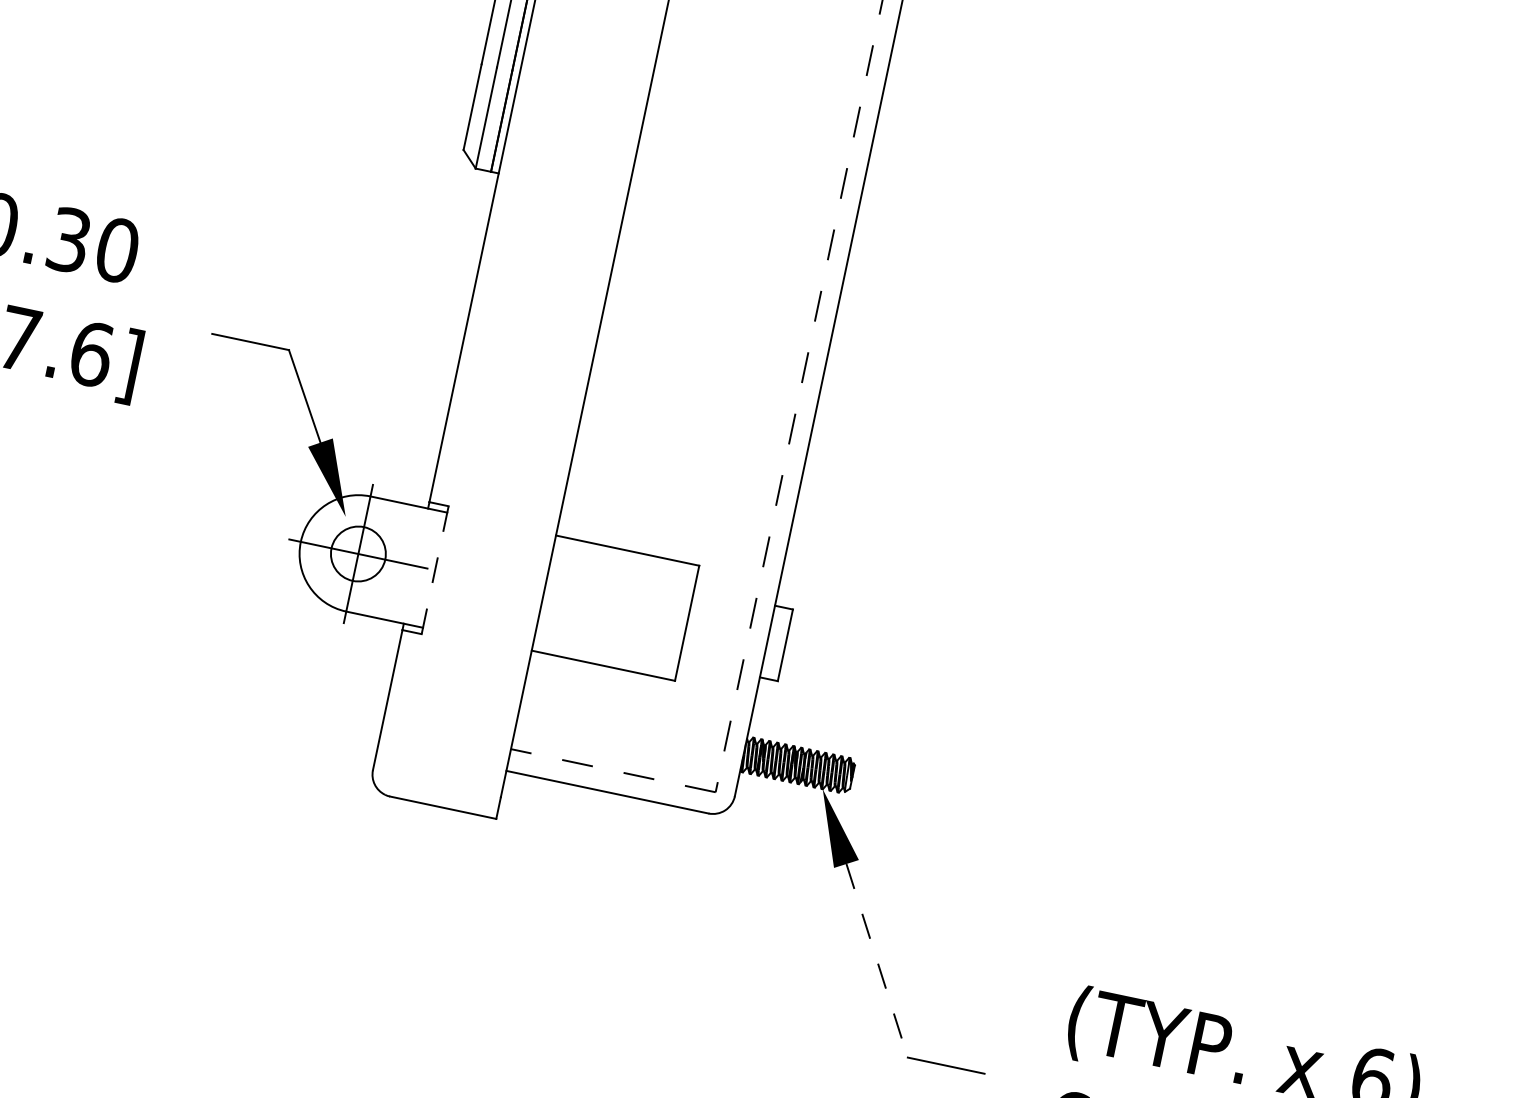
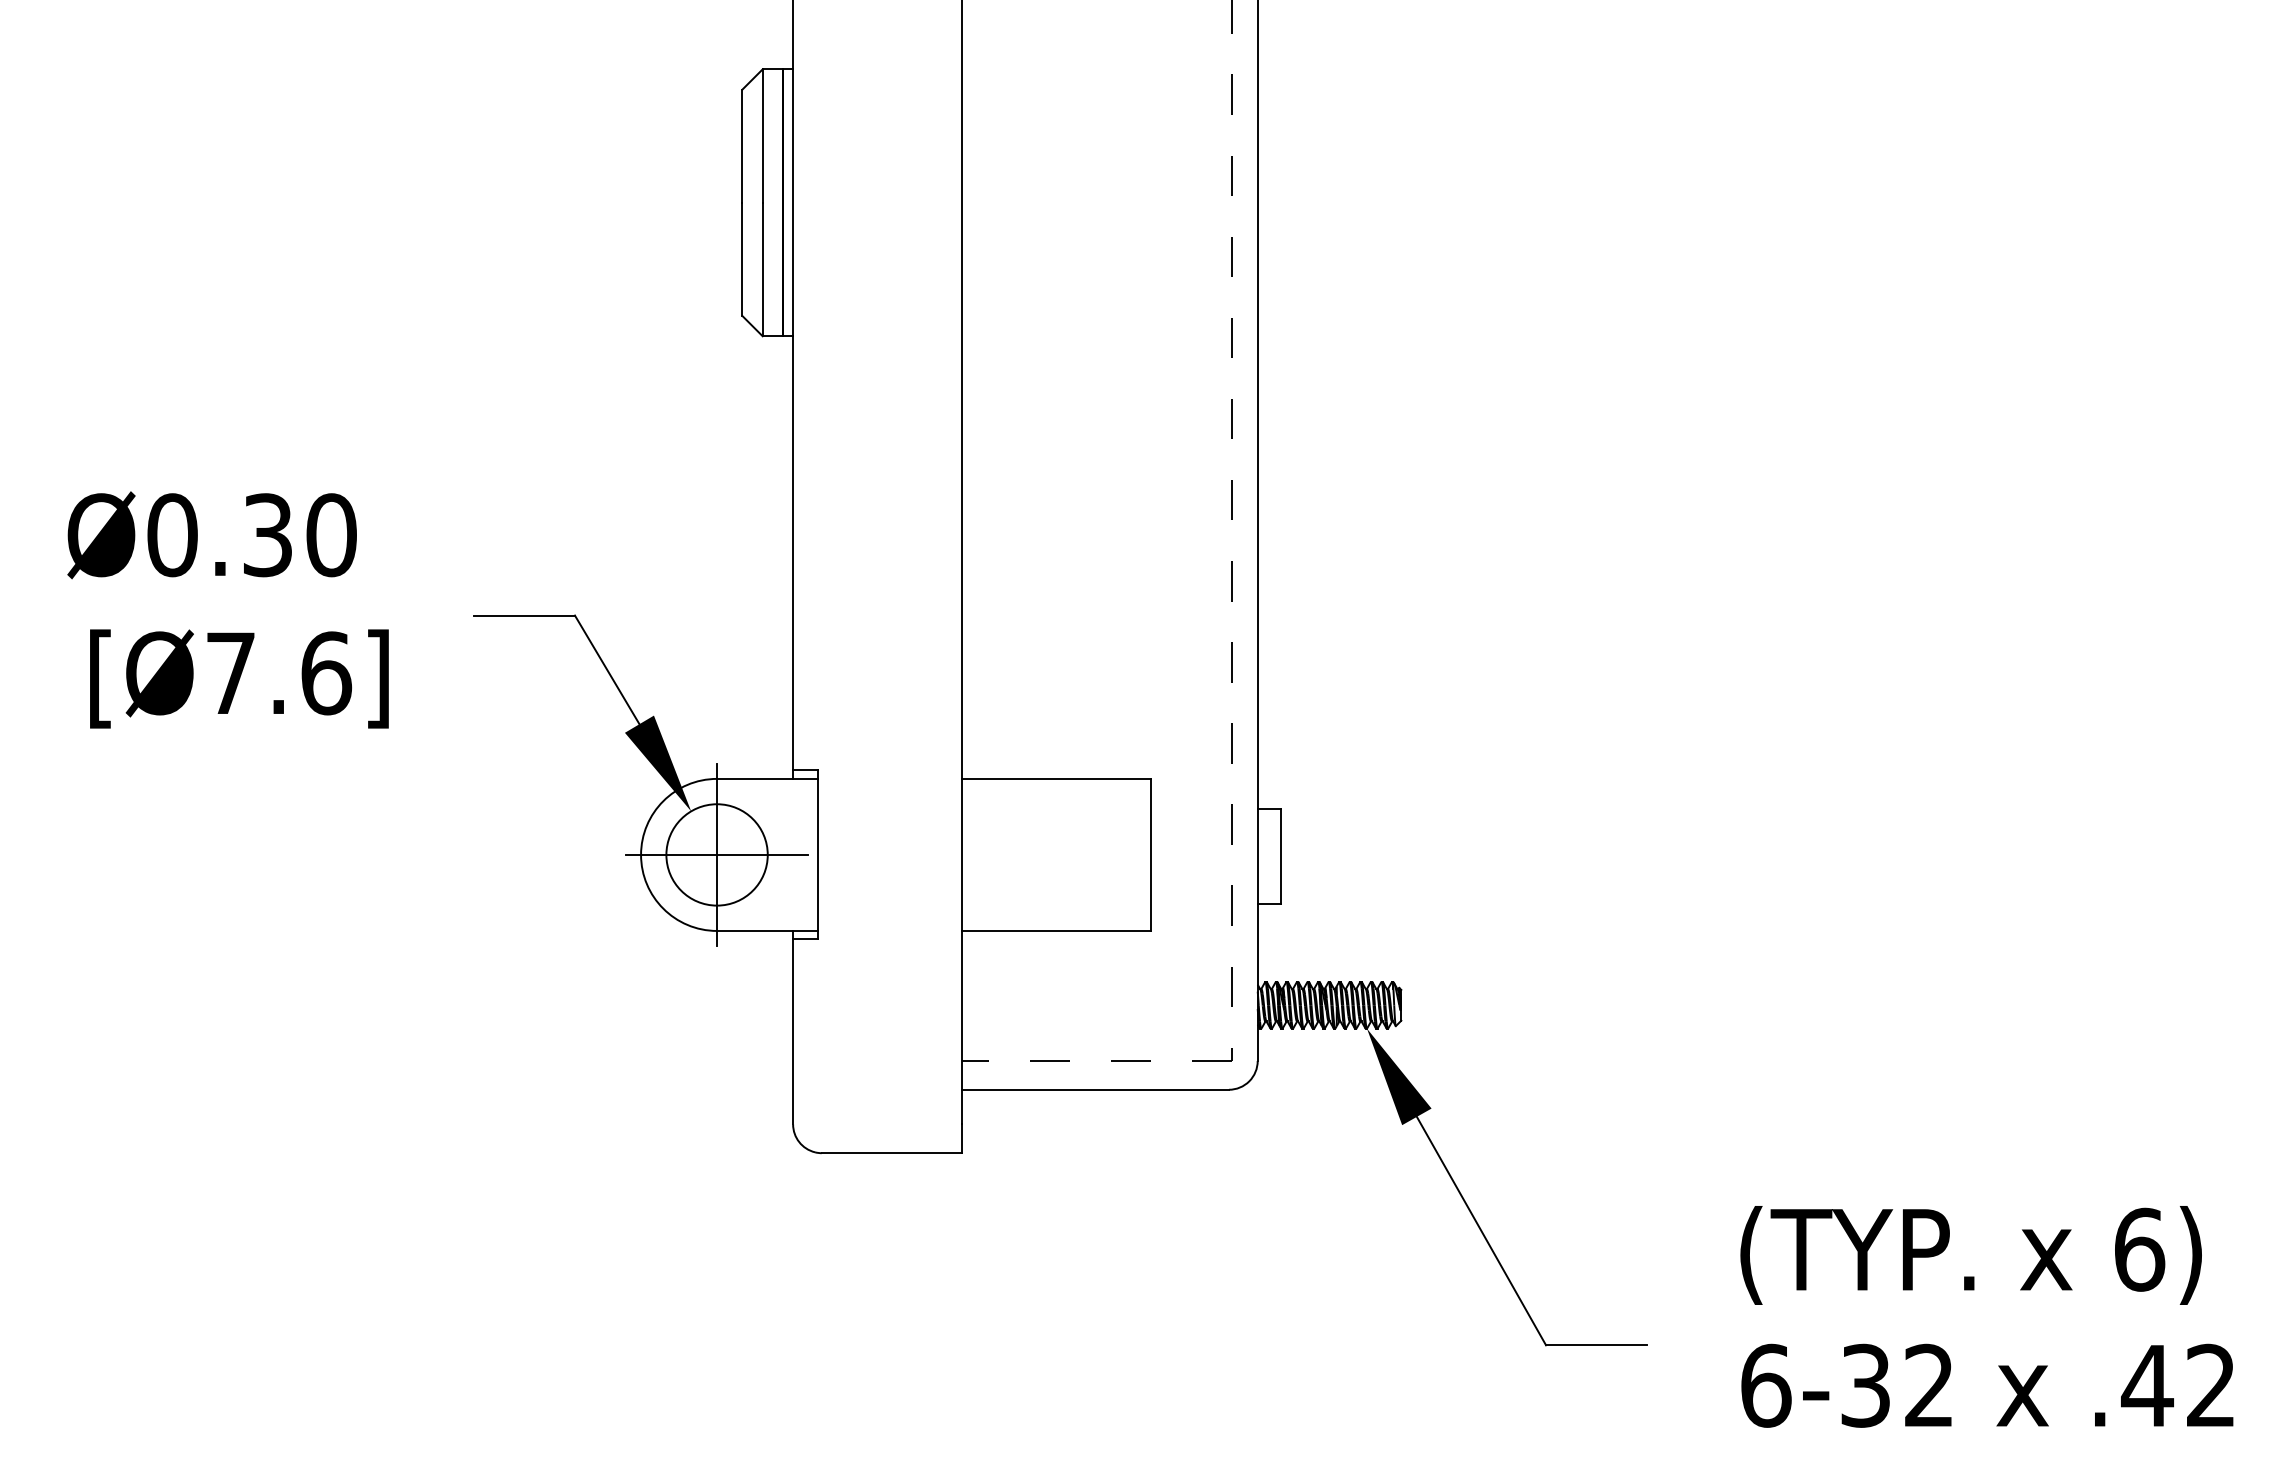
circle: (358, 553) -> (716, 854), size x1.43
line: (435, 570) -> (818, 855), dashed -> solid
line: (877, 961) -> (1481, 1231), dashed -> solid

